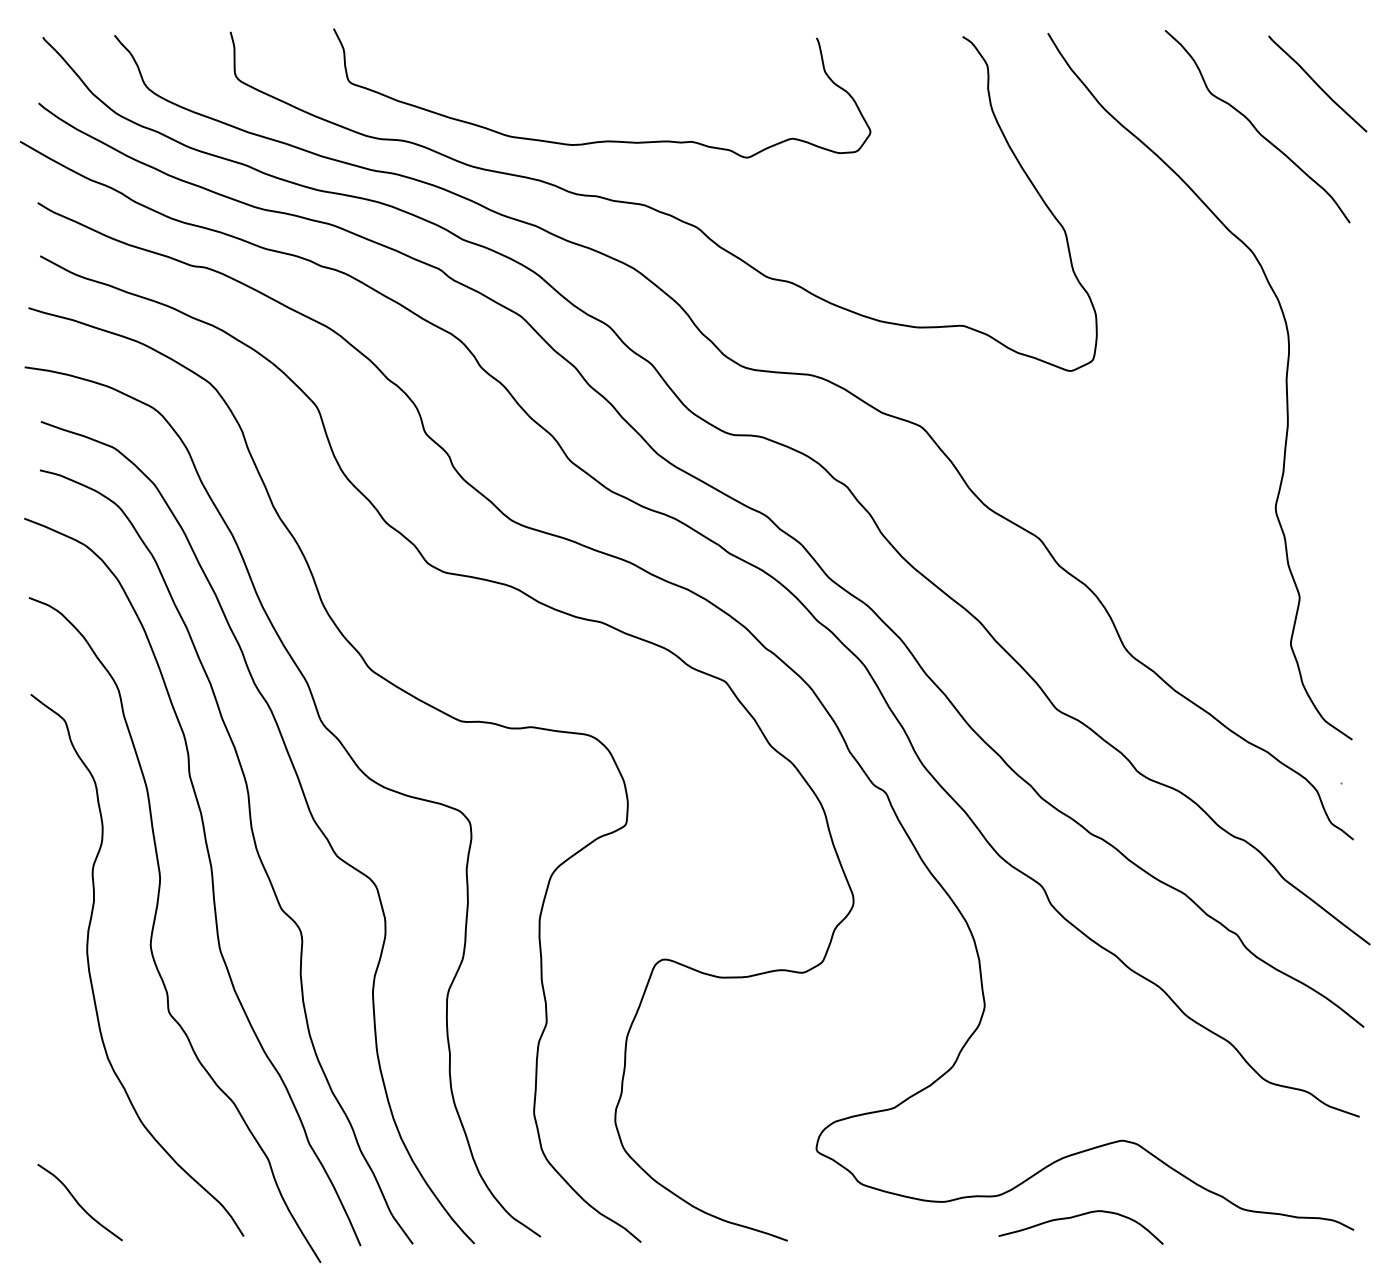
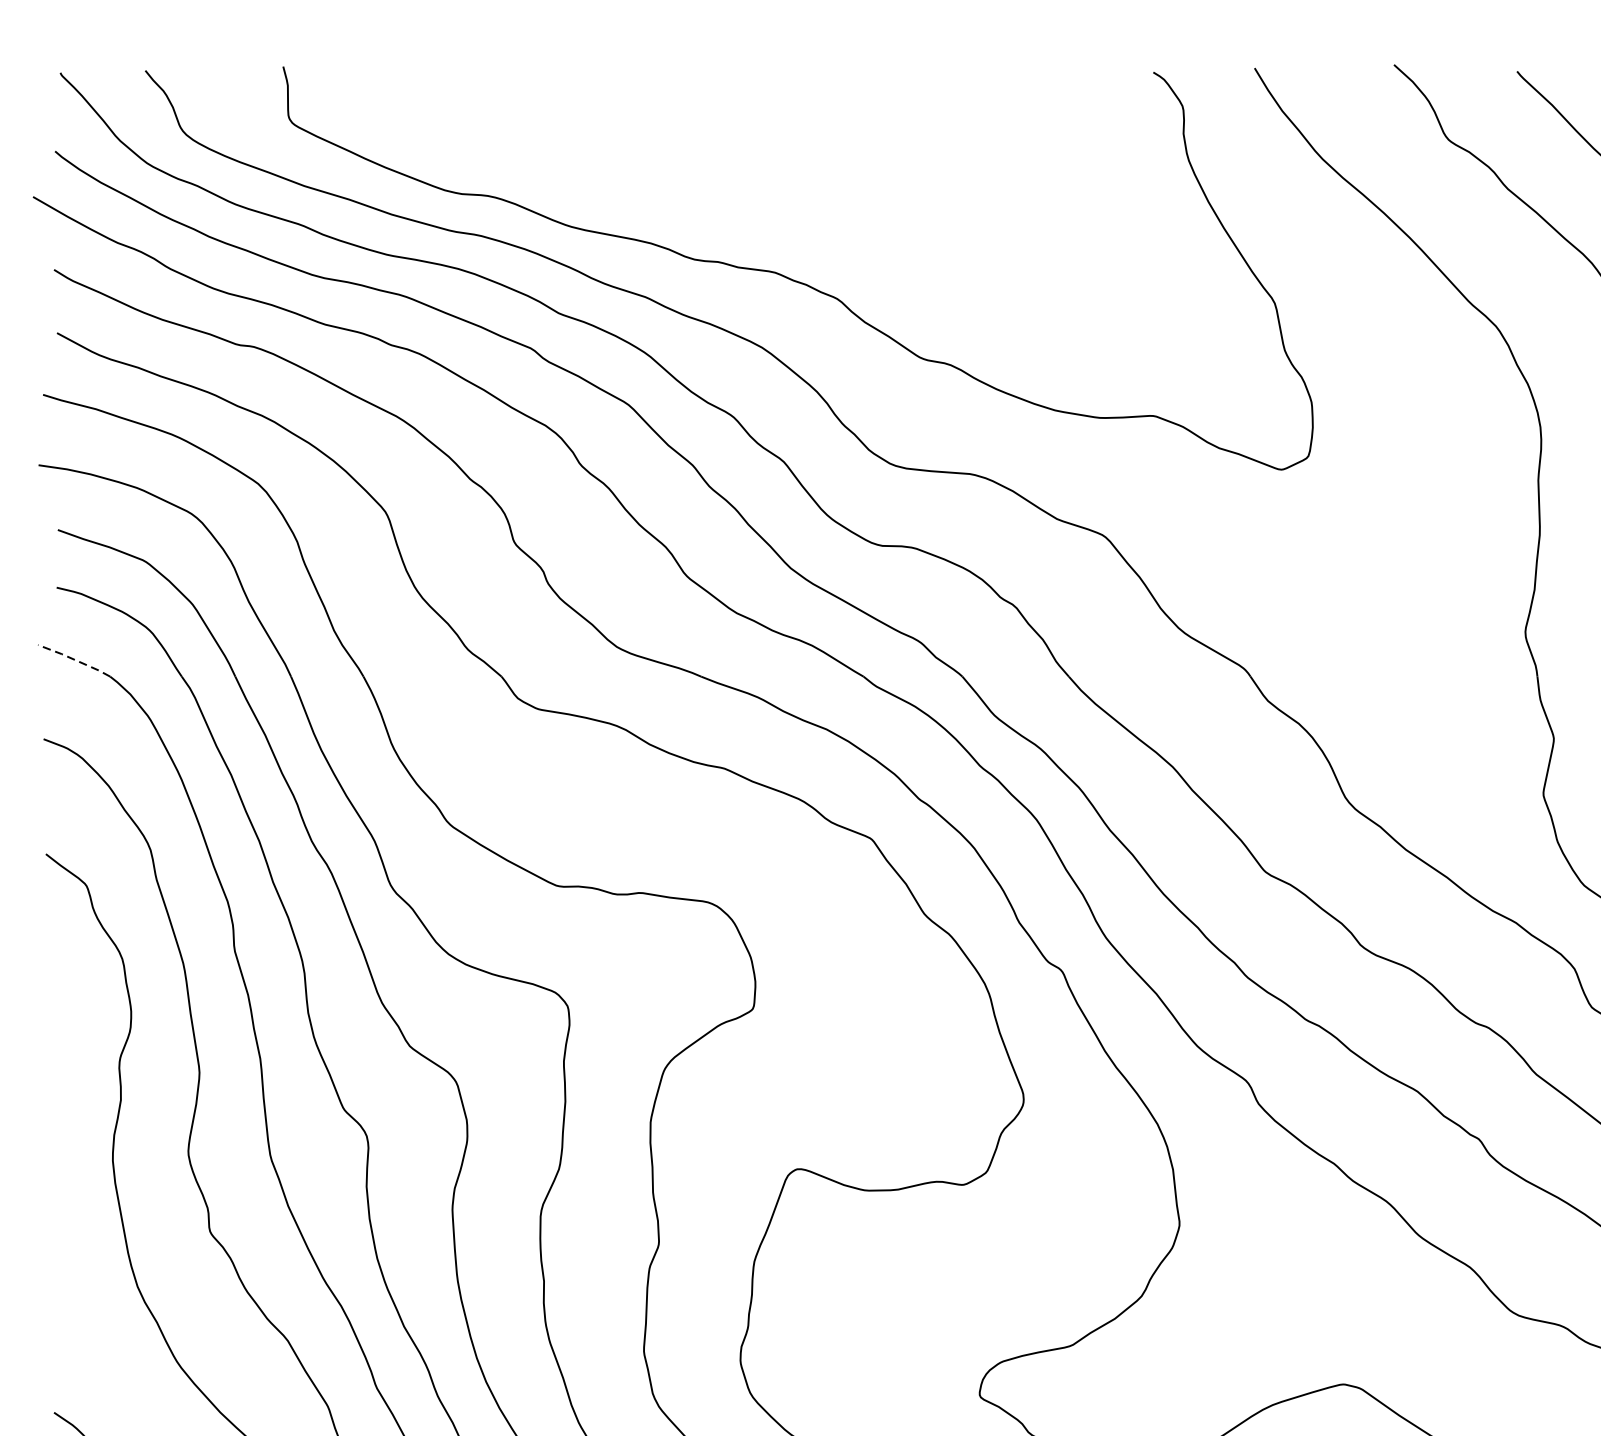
curve: (602, 140) -> (725, 195), removed
line: (55, 531) -> (75, 660), solid -> dashed

